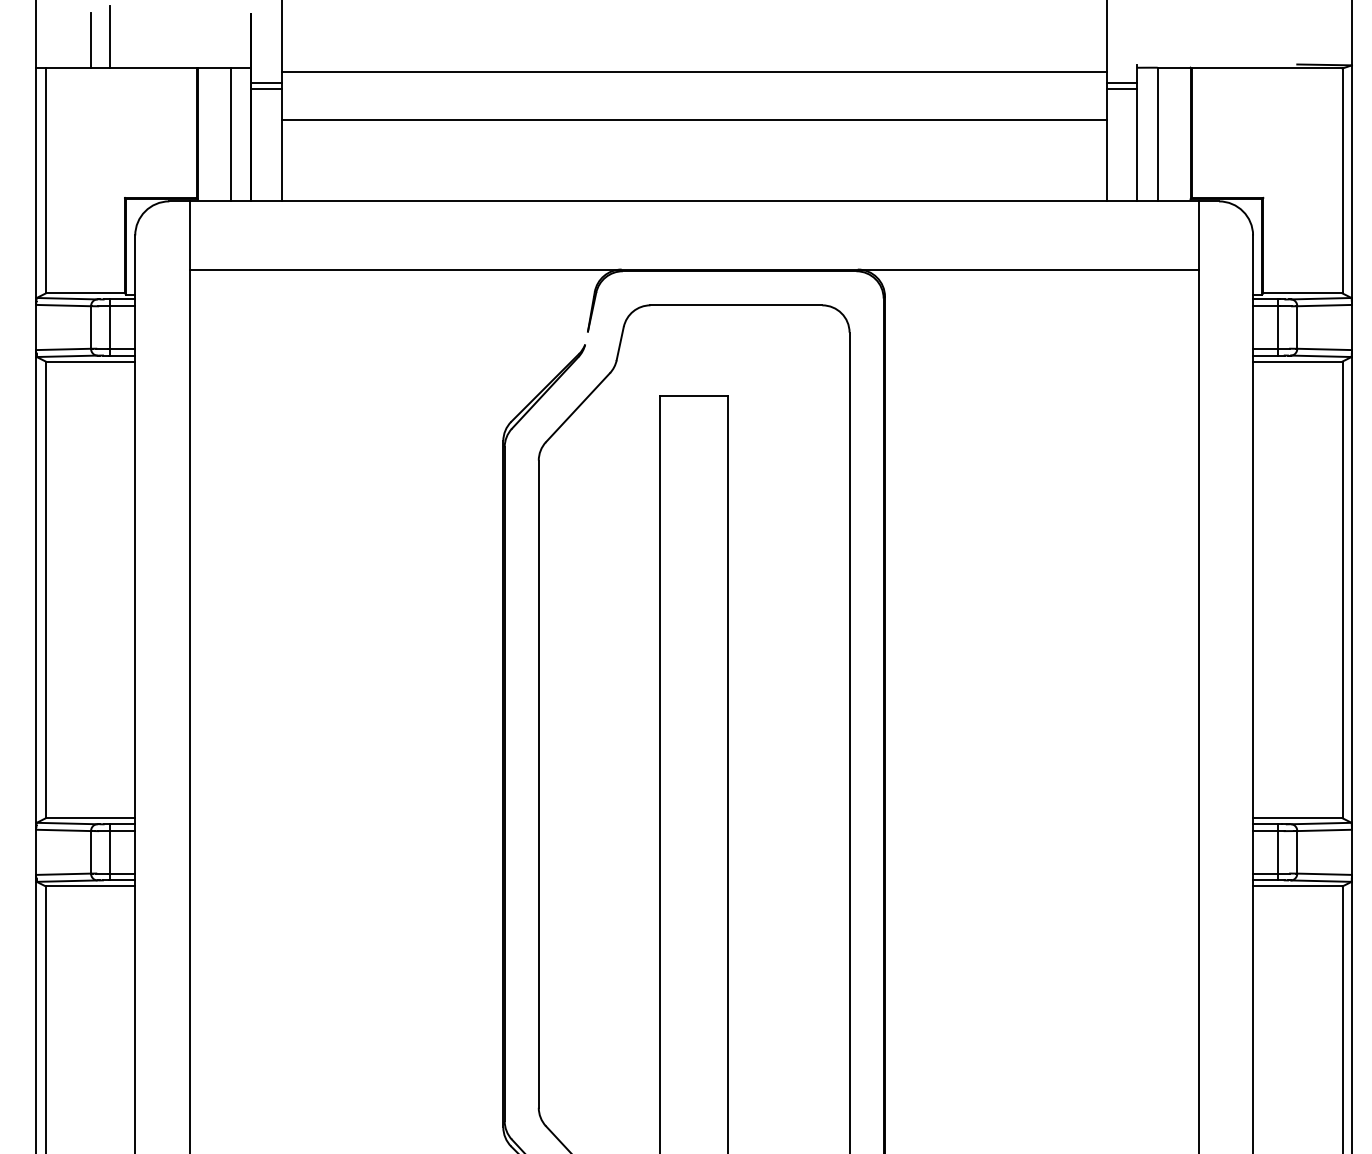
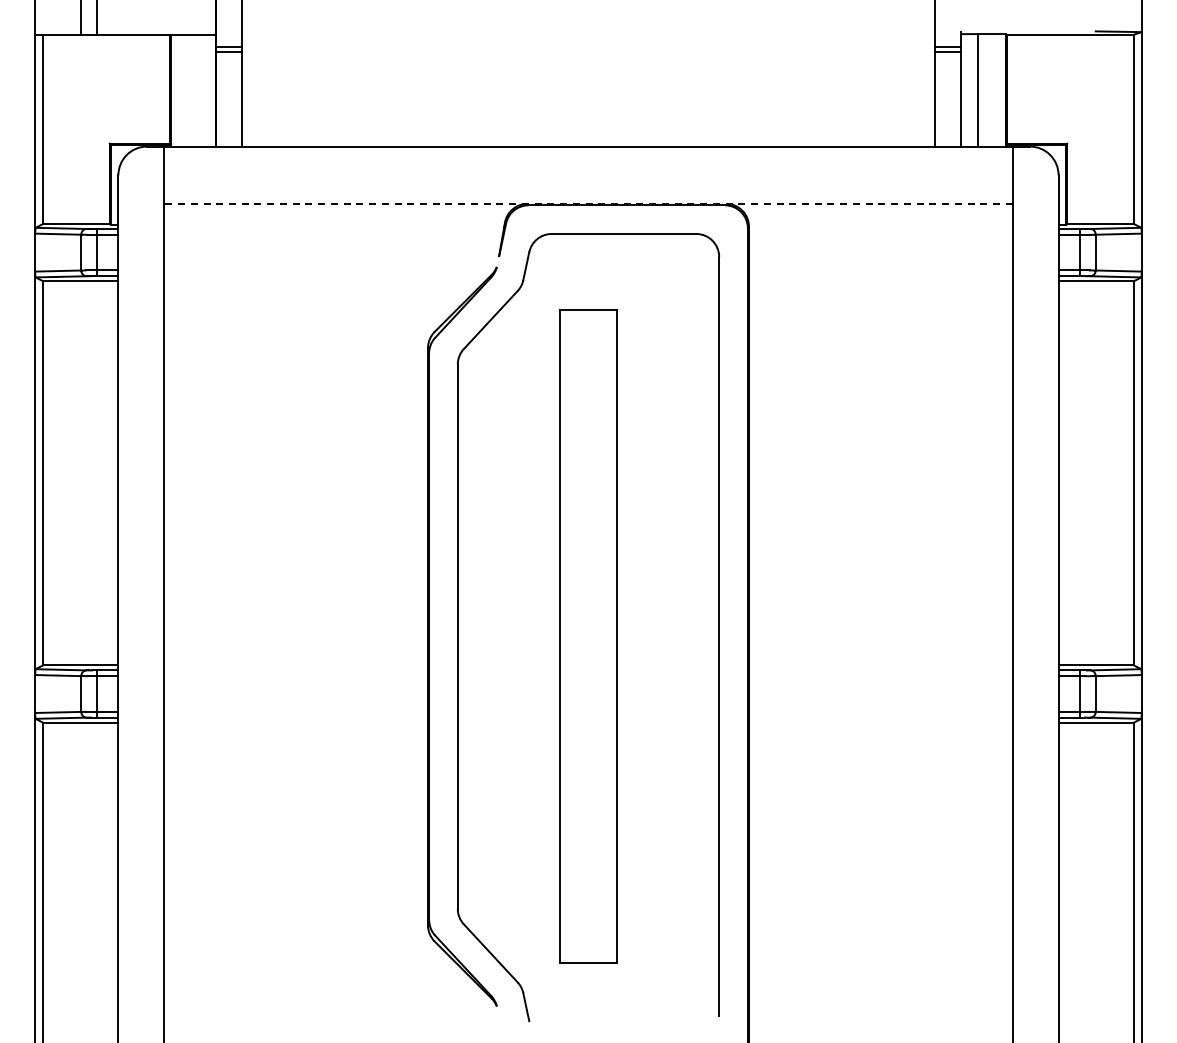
line: (694, 71) -> (588, 37), removed
line: (694, 119) -> (588, 77), removed
line: (230, 134) -> (198, 90), removed
line: (694, 269) -> (588, 203), solid -> dashed

